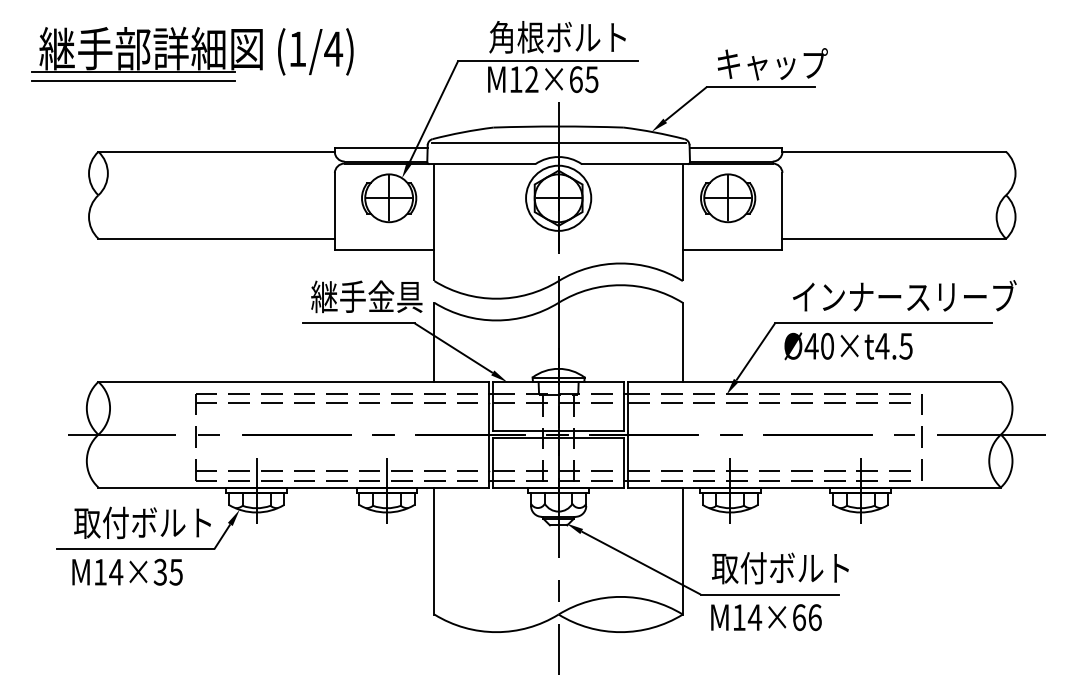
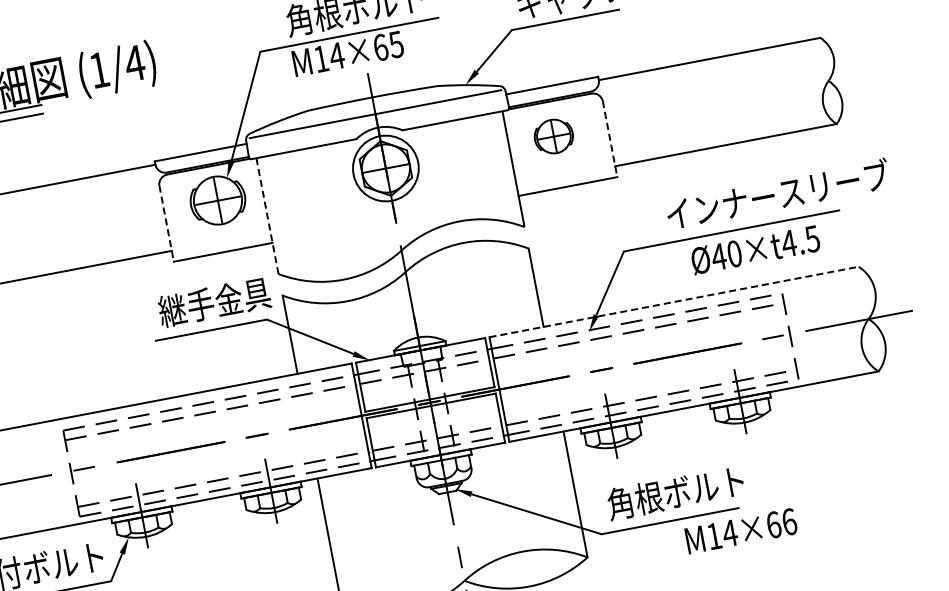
text: (531, 79) -> (336, 55), M12×65 -> M14×65
part: (728, 198) -> (554, 136), size x0.7
line: (334, 211) -> (166, 223), solid -> dashed
line: (782, 211) -> (610, 139), solid -> dashed
line: (434, 222) -> (267, 215), solid -> dashed
text: (904, 295) -> (777, 193), moved
text: (848, 346) -> (755, 250), moved
line: (815, 381) -> (674, 301), solid -> dashed
text: (739, 567) -> (634, 500), 取付ボルト -> 角根ボルト
text: (766, 617) -> (741, 531), moved

